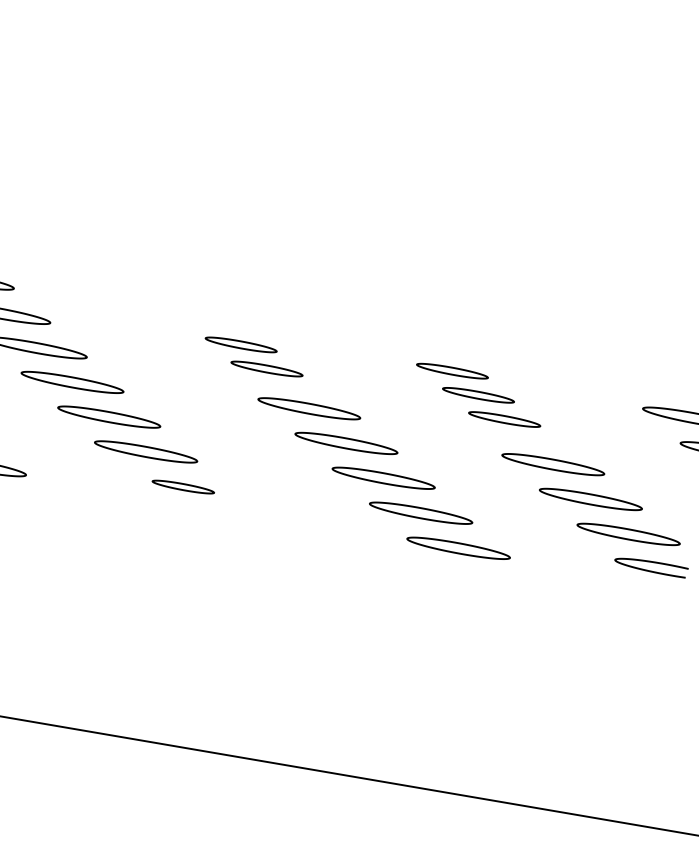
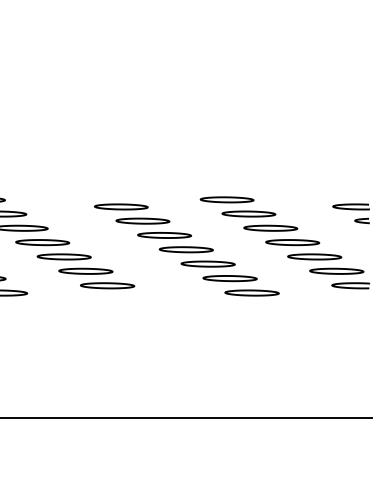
part: (254, 356) -> (132, 213), size x1.43
part: (477, 394) -> (248, 213), size x1.43
part: (183, 486) -> (107, 285), size x1.67

